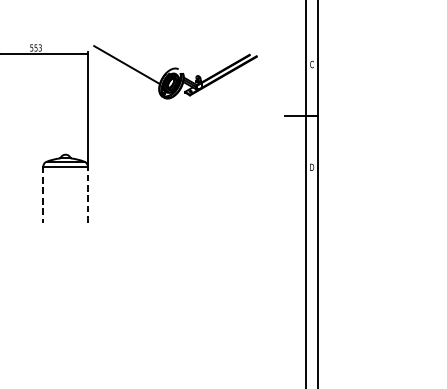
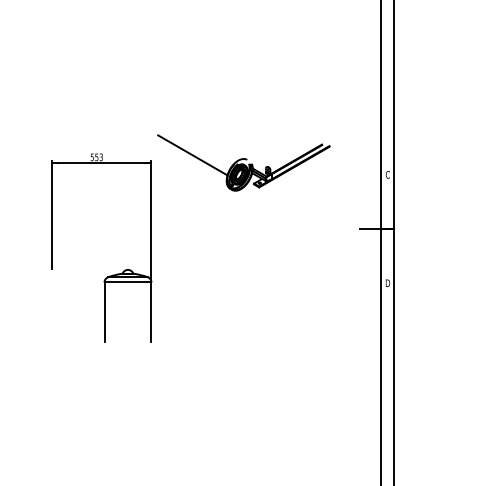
part: (175, 71) -> (243, 162), moved
line: (43, 195) -> (104, 312), dashed -> solid
line: (87, 195) -> (151, 312), dashed -> solid

